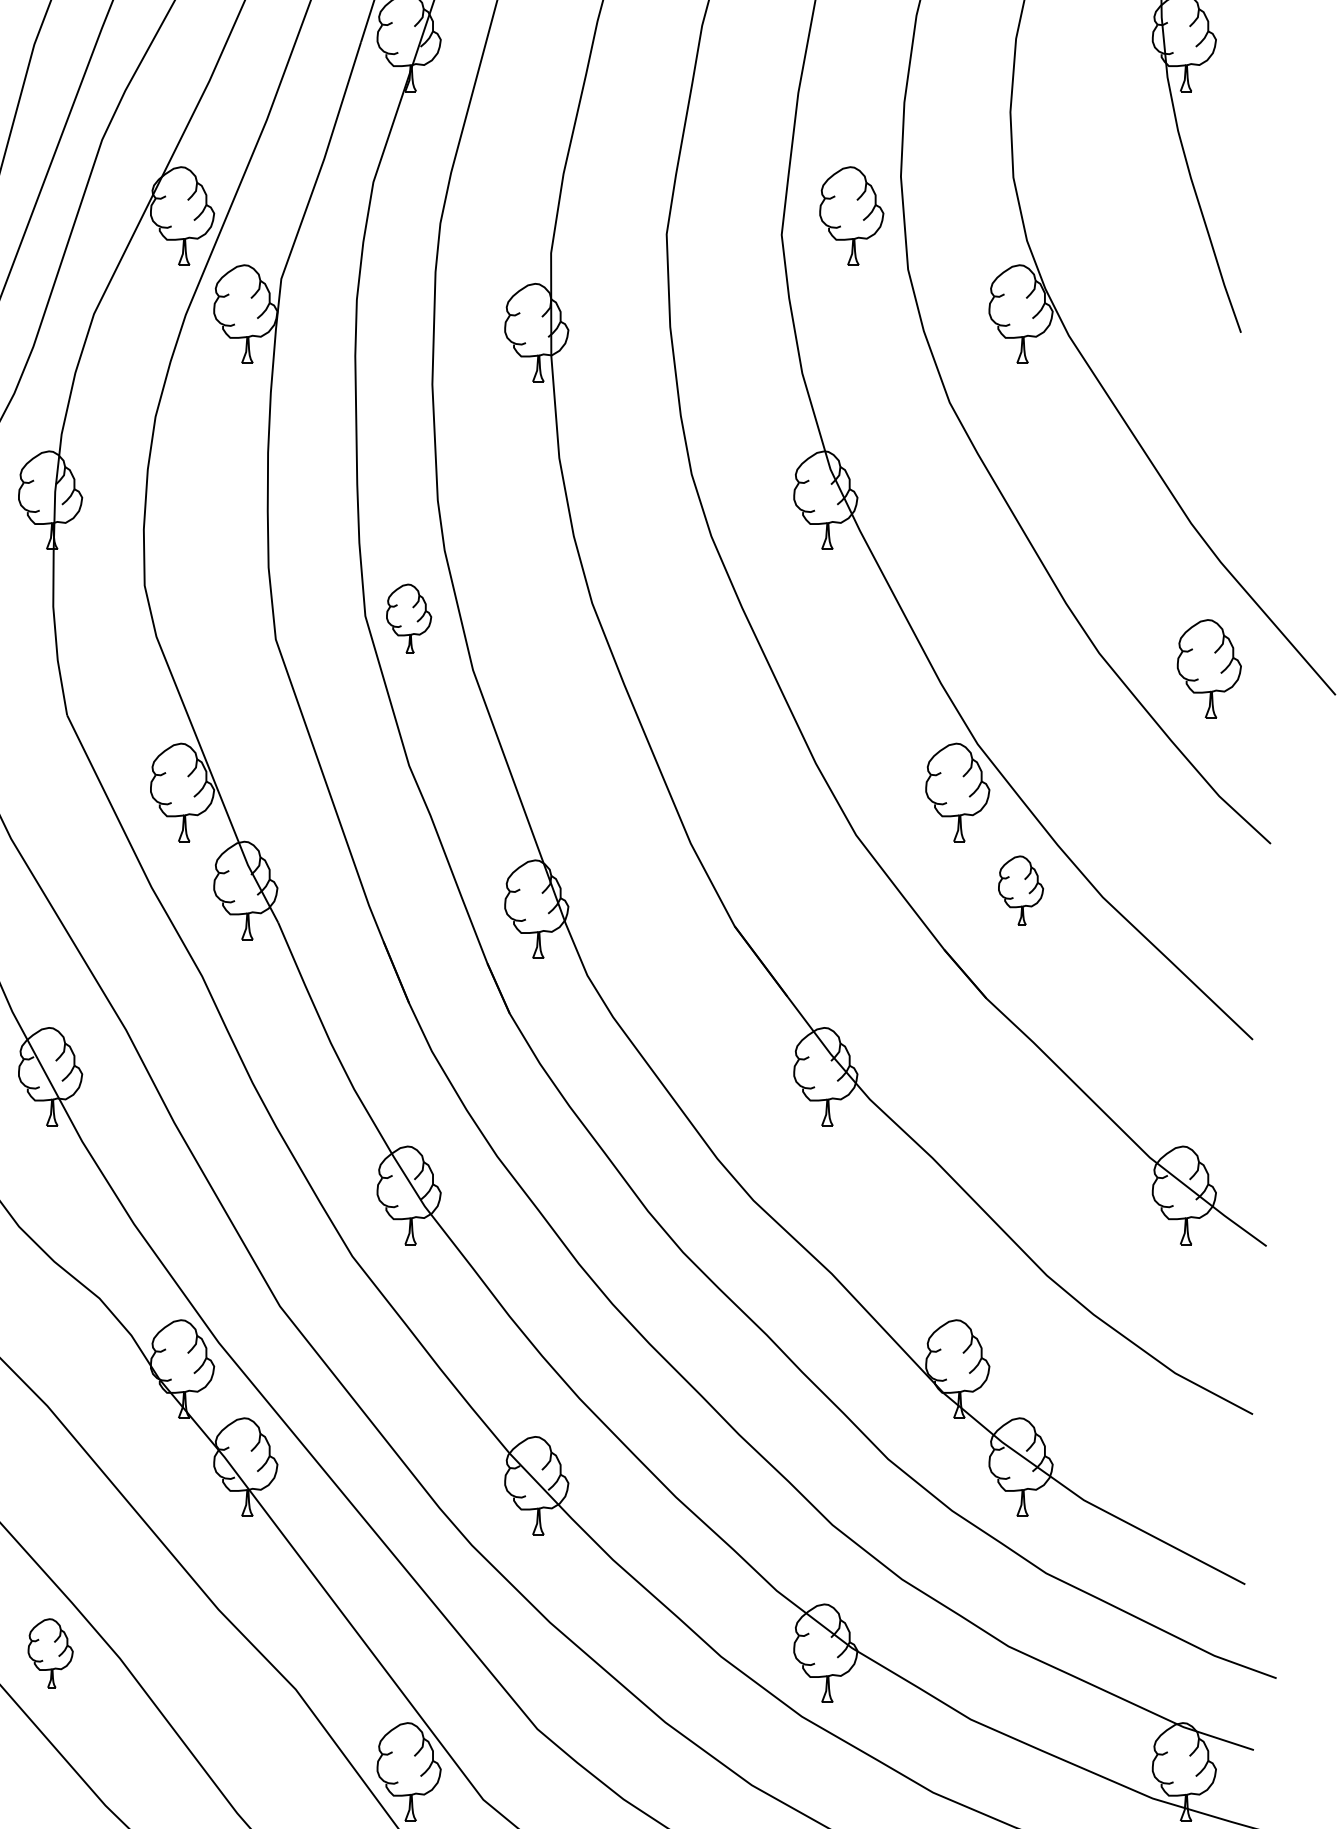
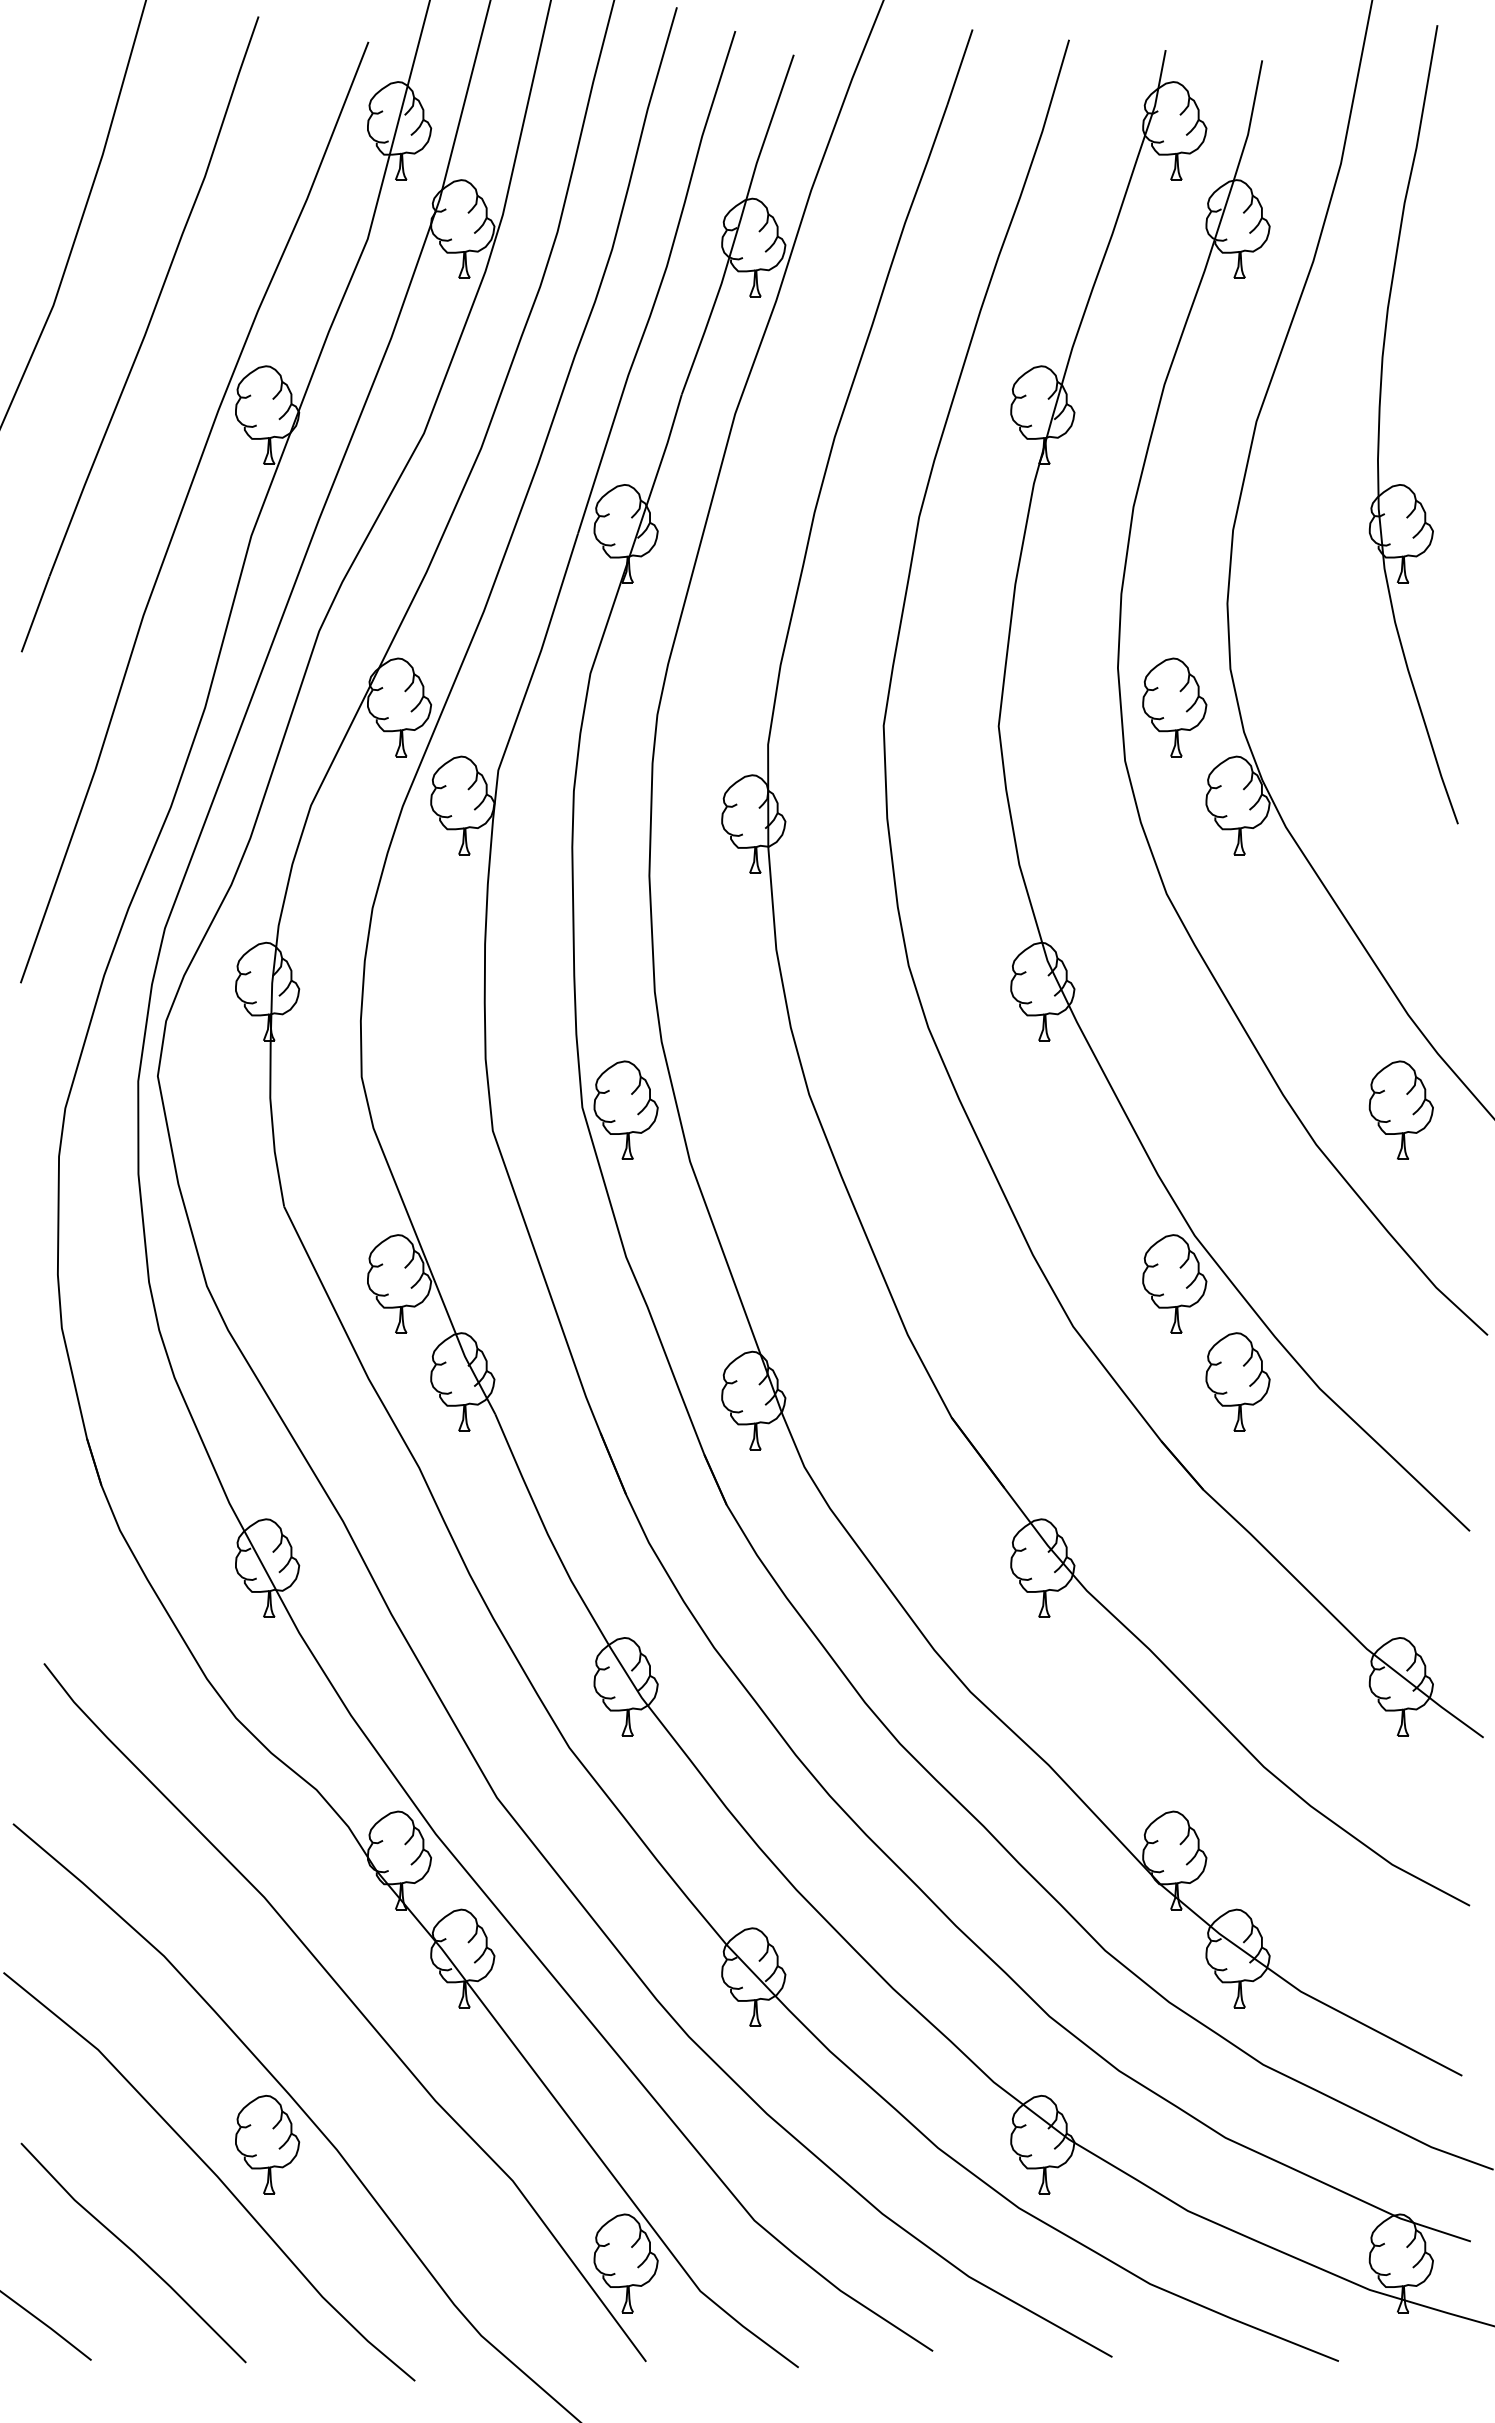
part: (851, 216) -> (1174, 707), moved
part: (408, 618) -> (625, 1109), size x1.43
part: (1208, 668) -> (1400, 1109), moved
part: (1020, 890) -> (1237, 1381), size x1.43
part: (50, 1653) -> (267, 2144), size x1.43

